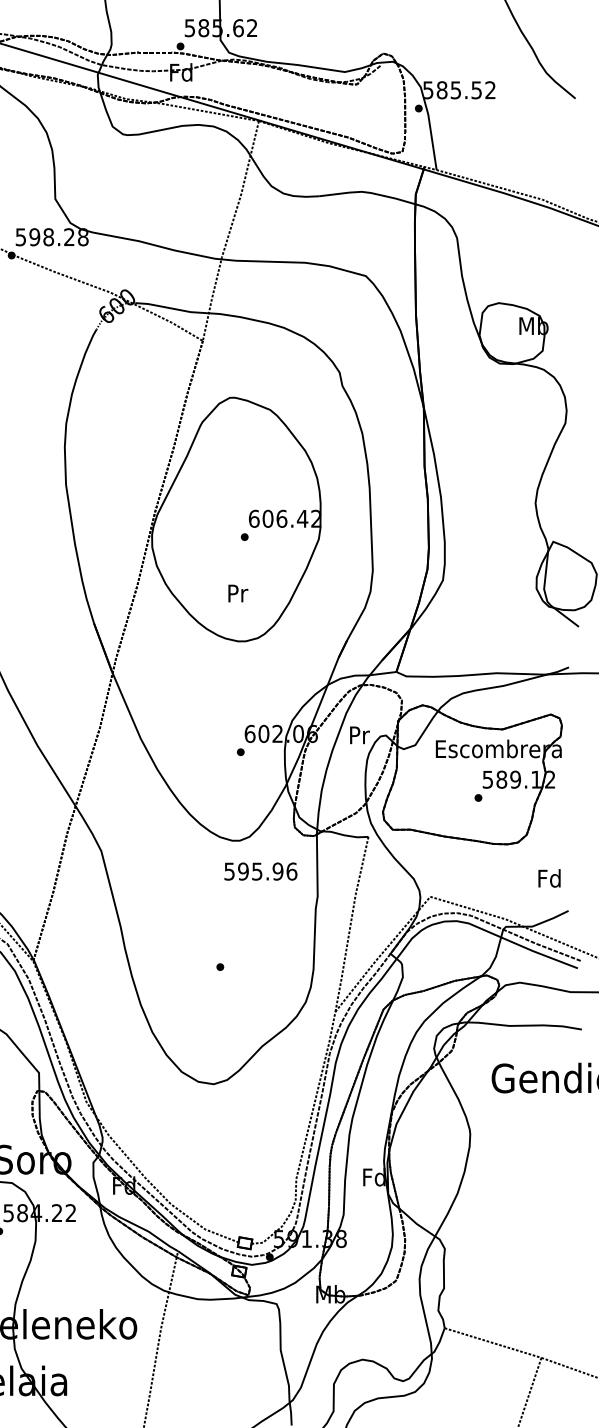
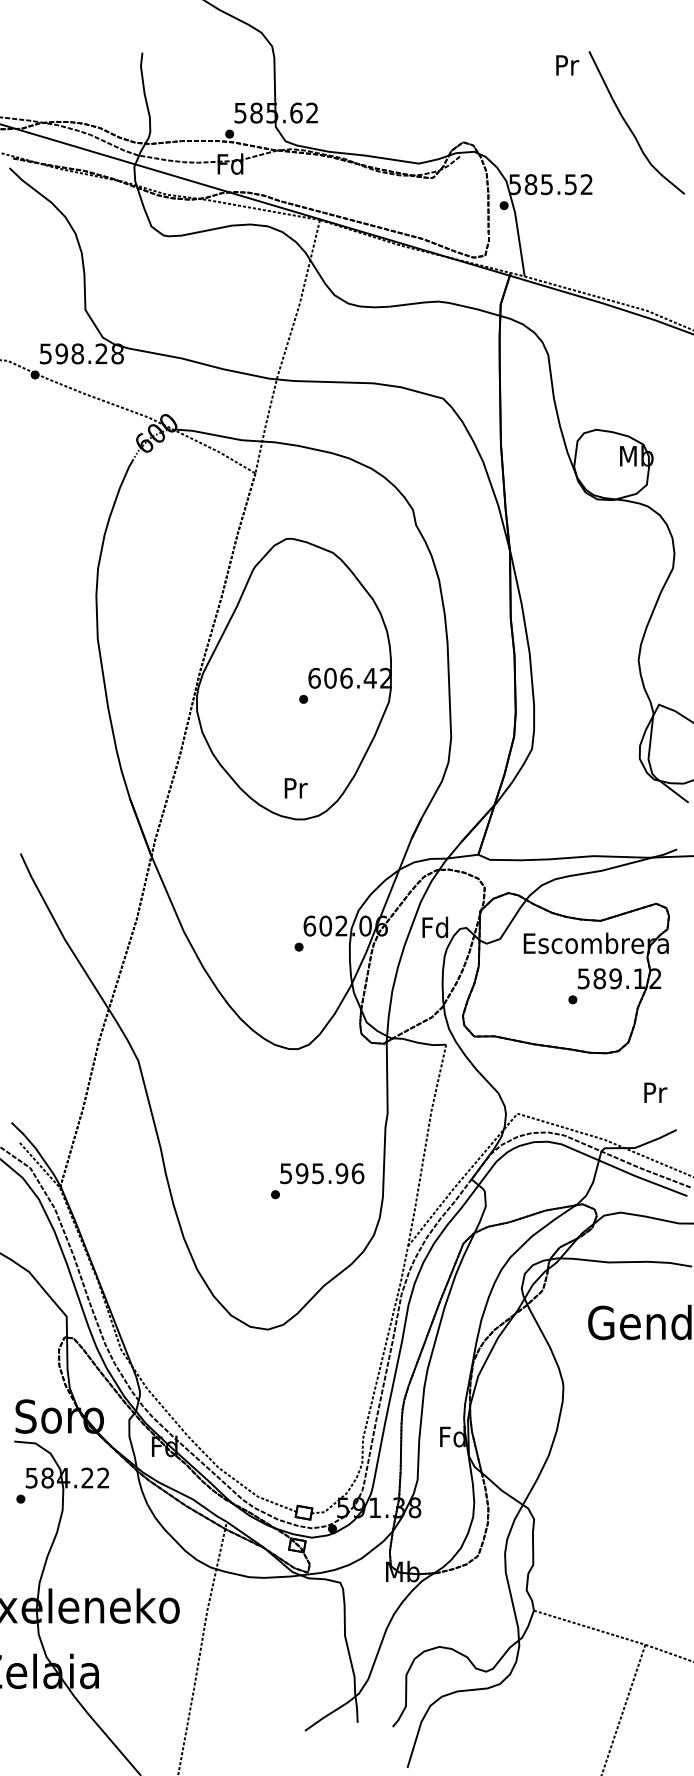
text: (237, 593) -> (295, 788), moved
text: (359, 735) -> (435, 927), Pr -> Fd
text: (261, 871) -> (322, 1173), moved
text: (549, 878) -> (654, 1092), Fd -> Pr

